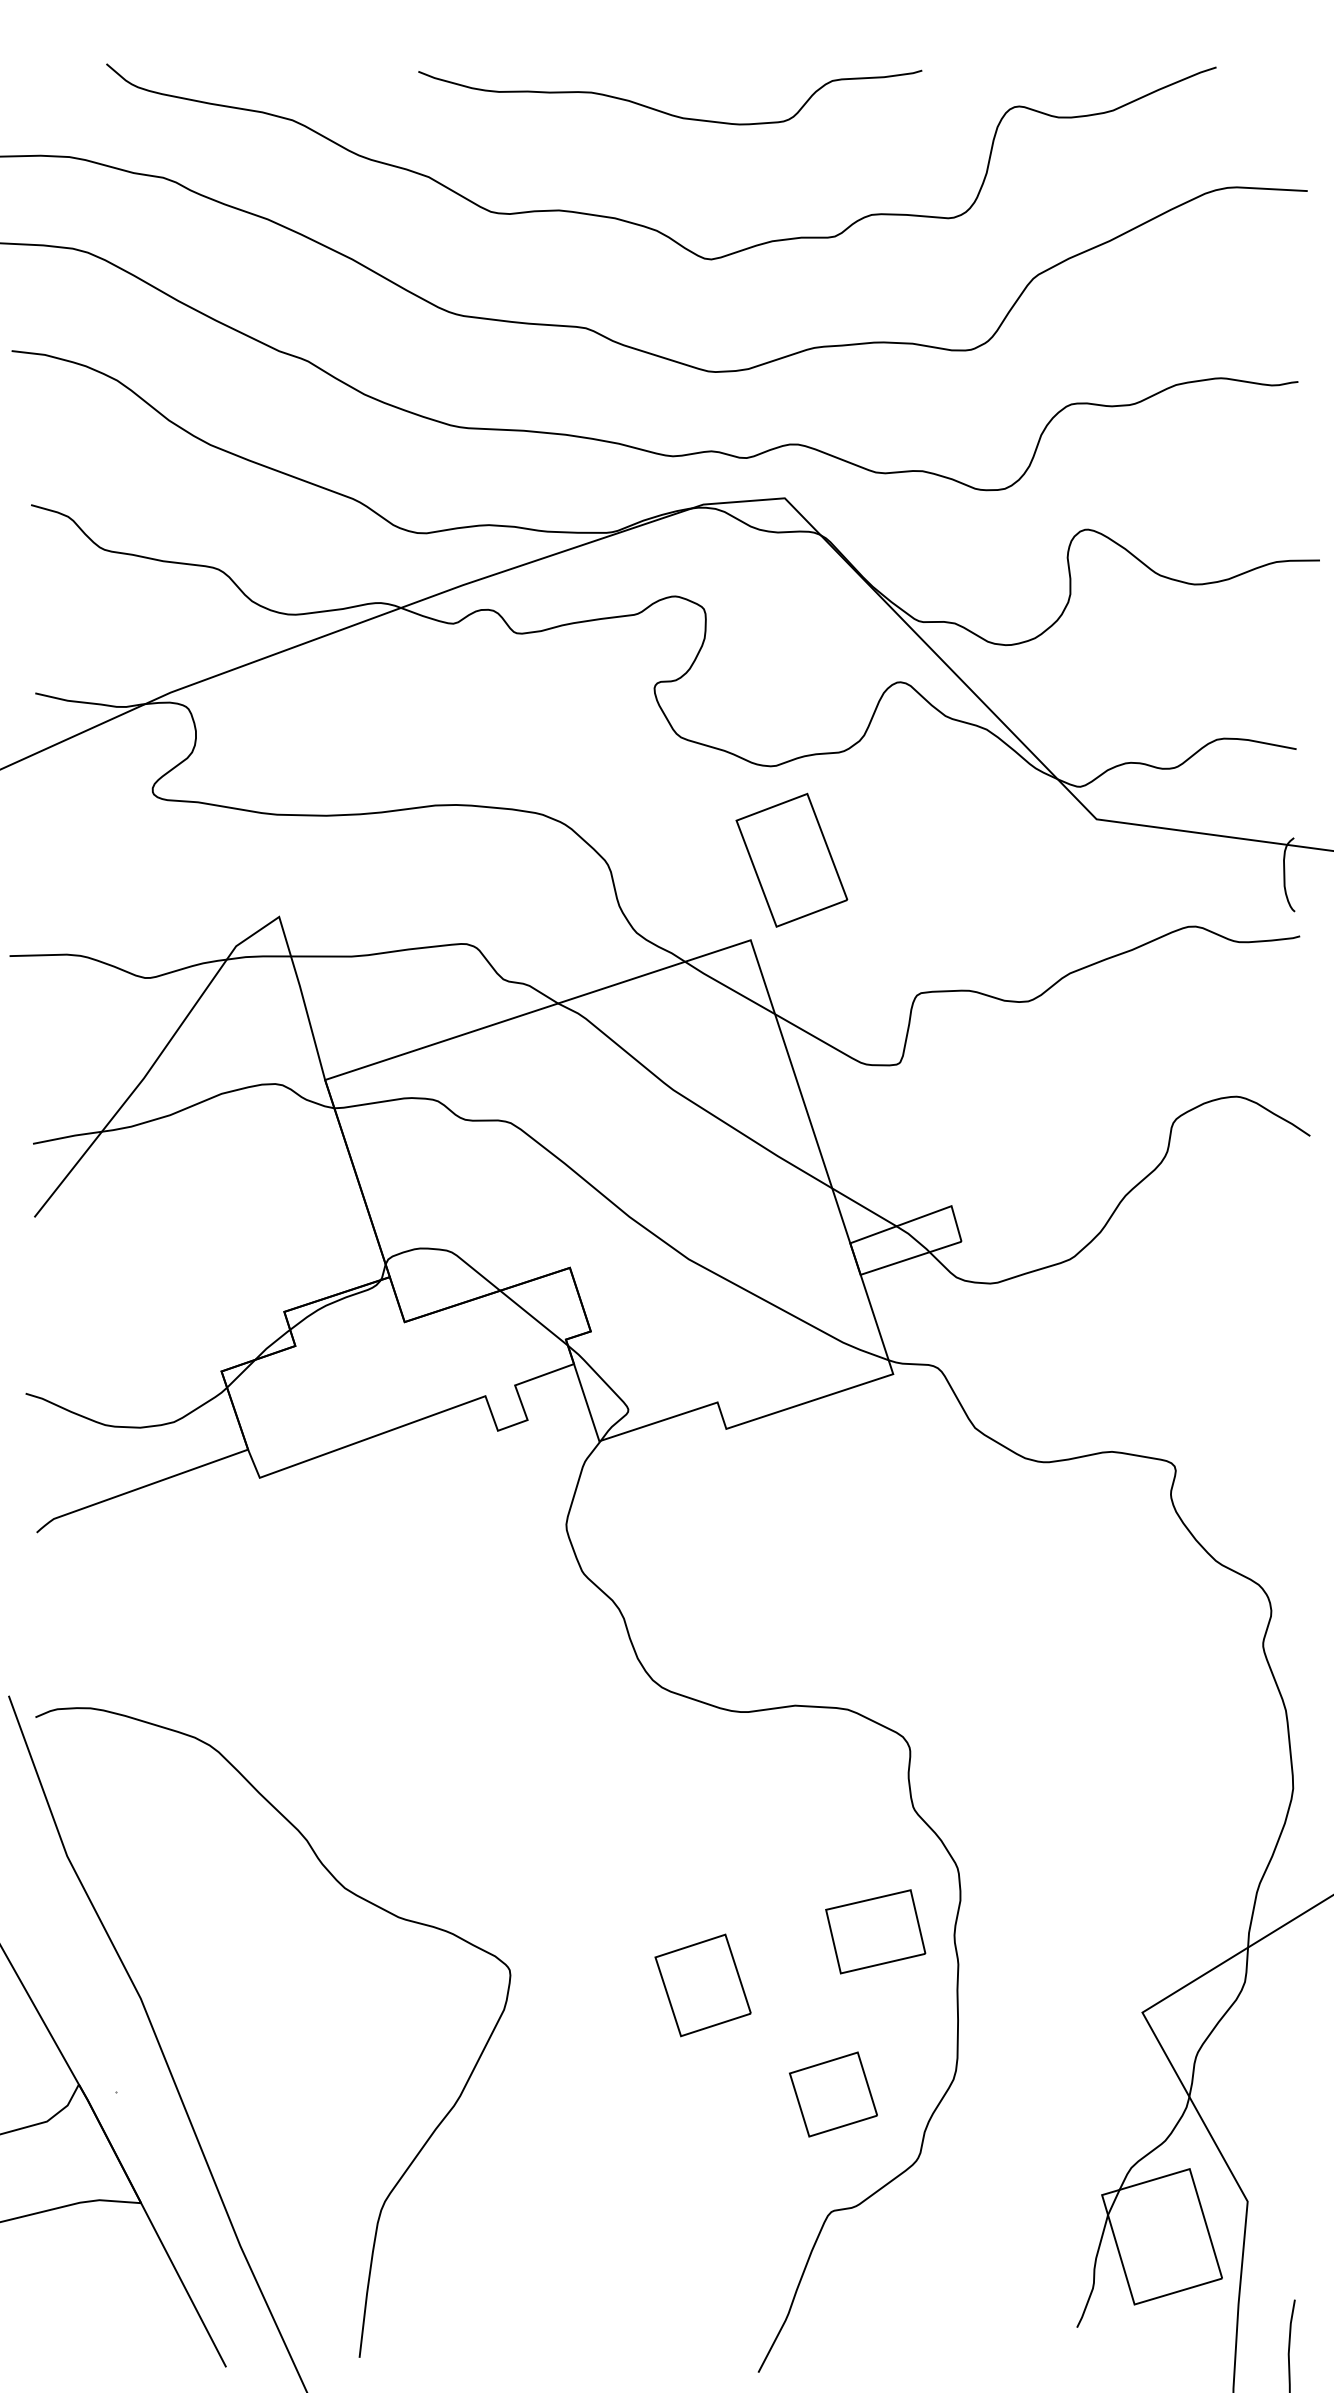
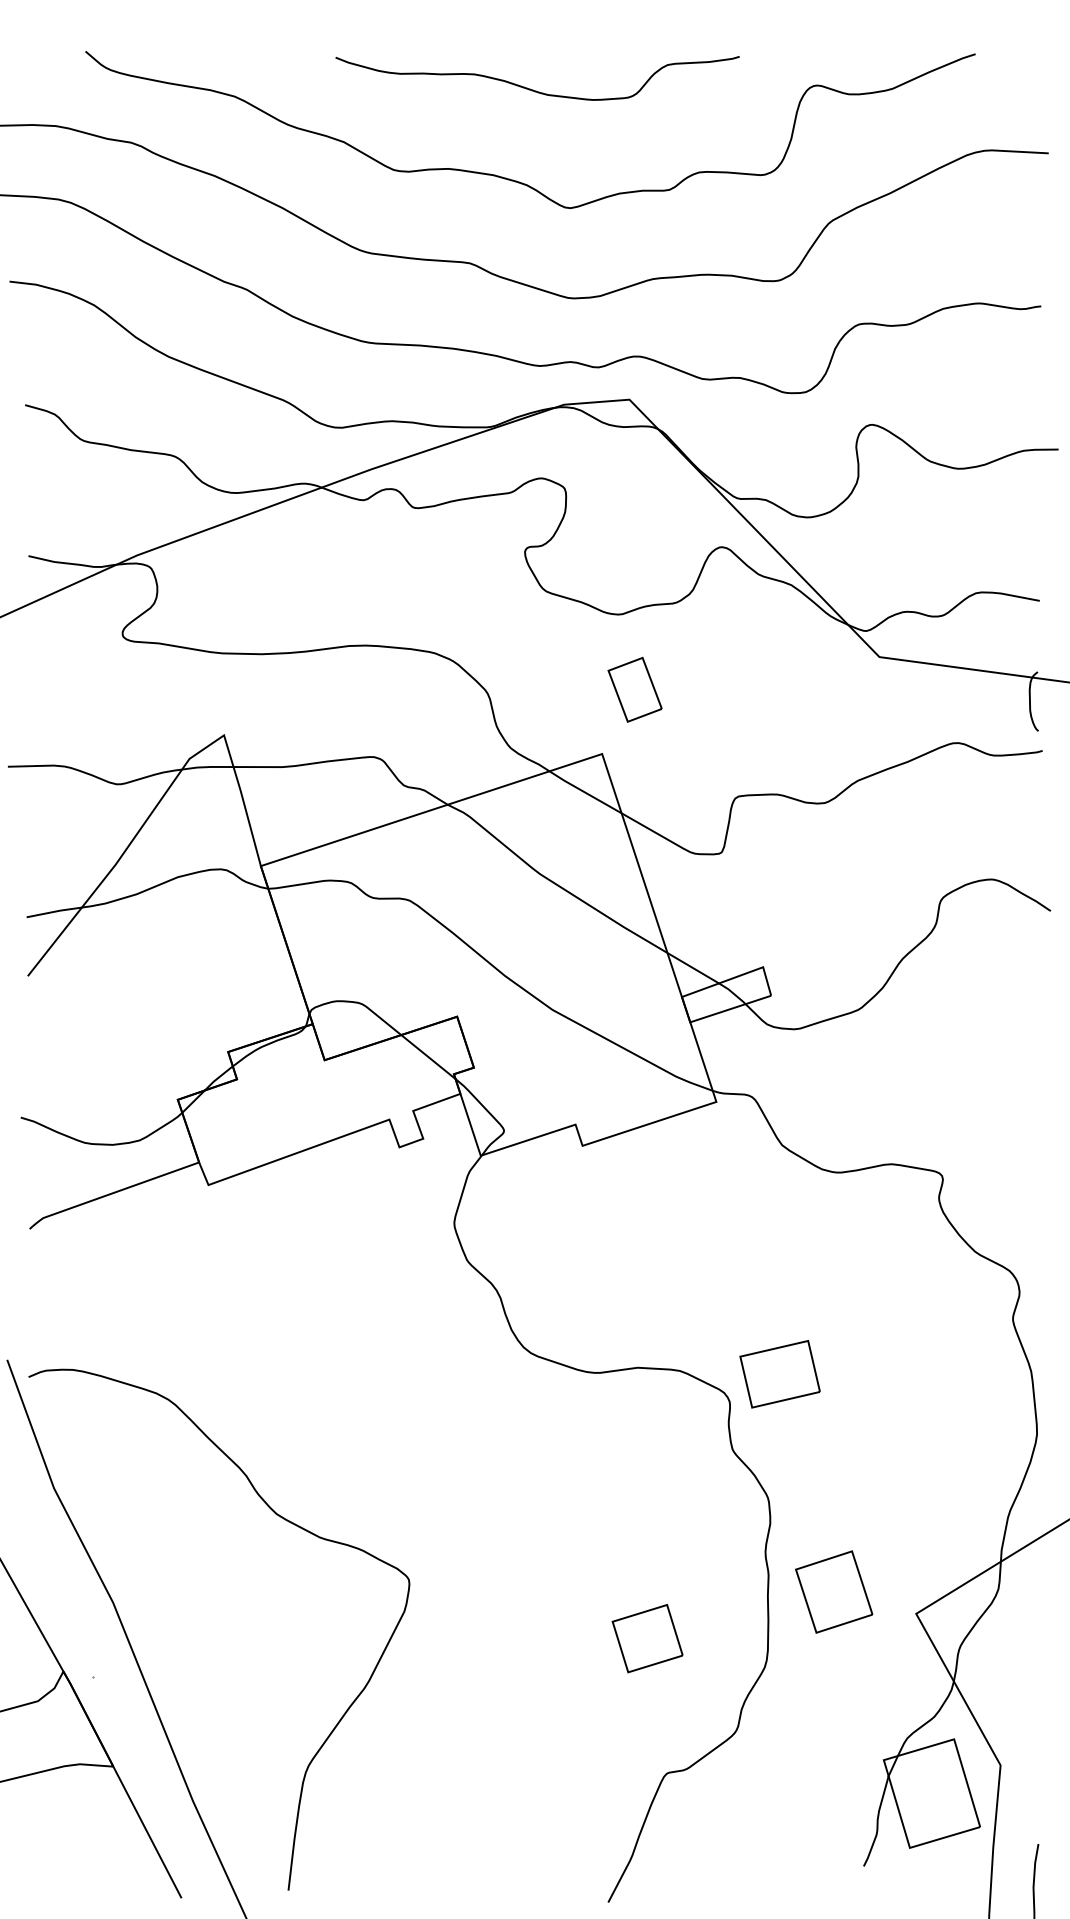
part: (791, 859) -> (634, 689), size x0.6
part: (875, 1931) -> (779, 1374), moved
part: (702, 1985) -> (833, 1592), moved
part: (833, 2094) -> (647, 1638), moved

